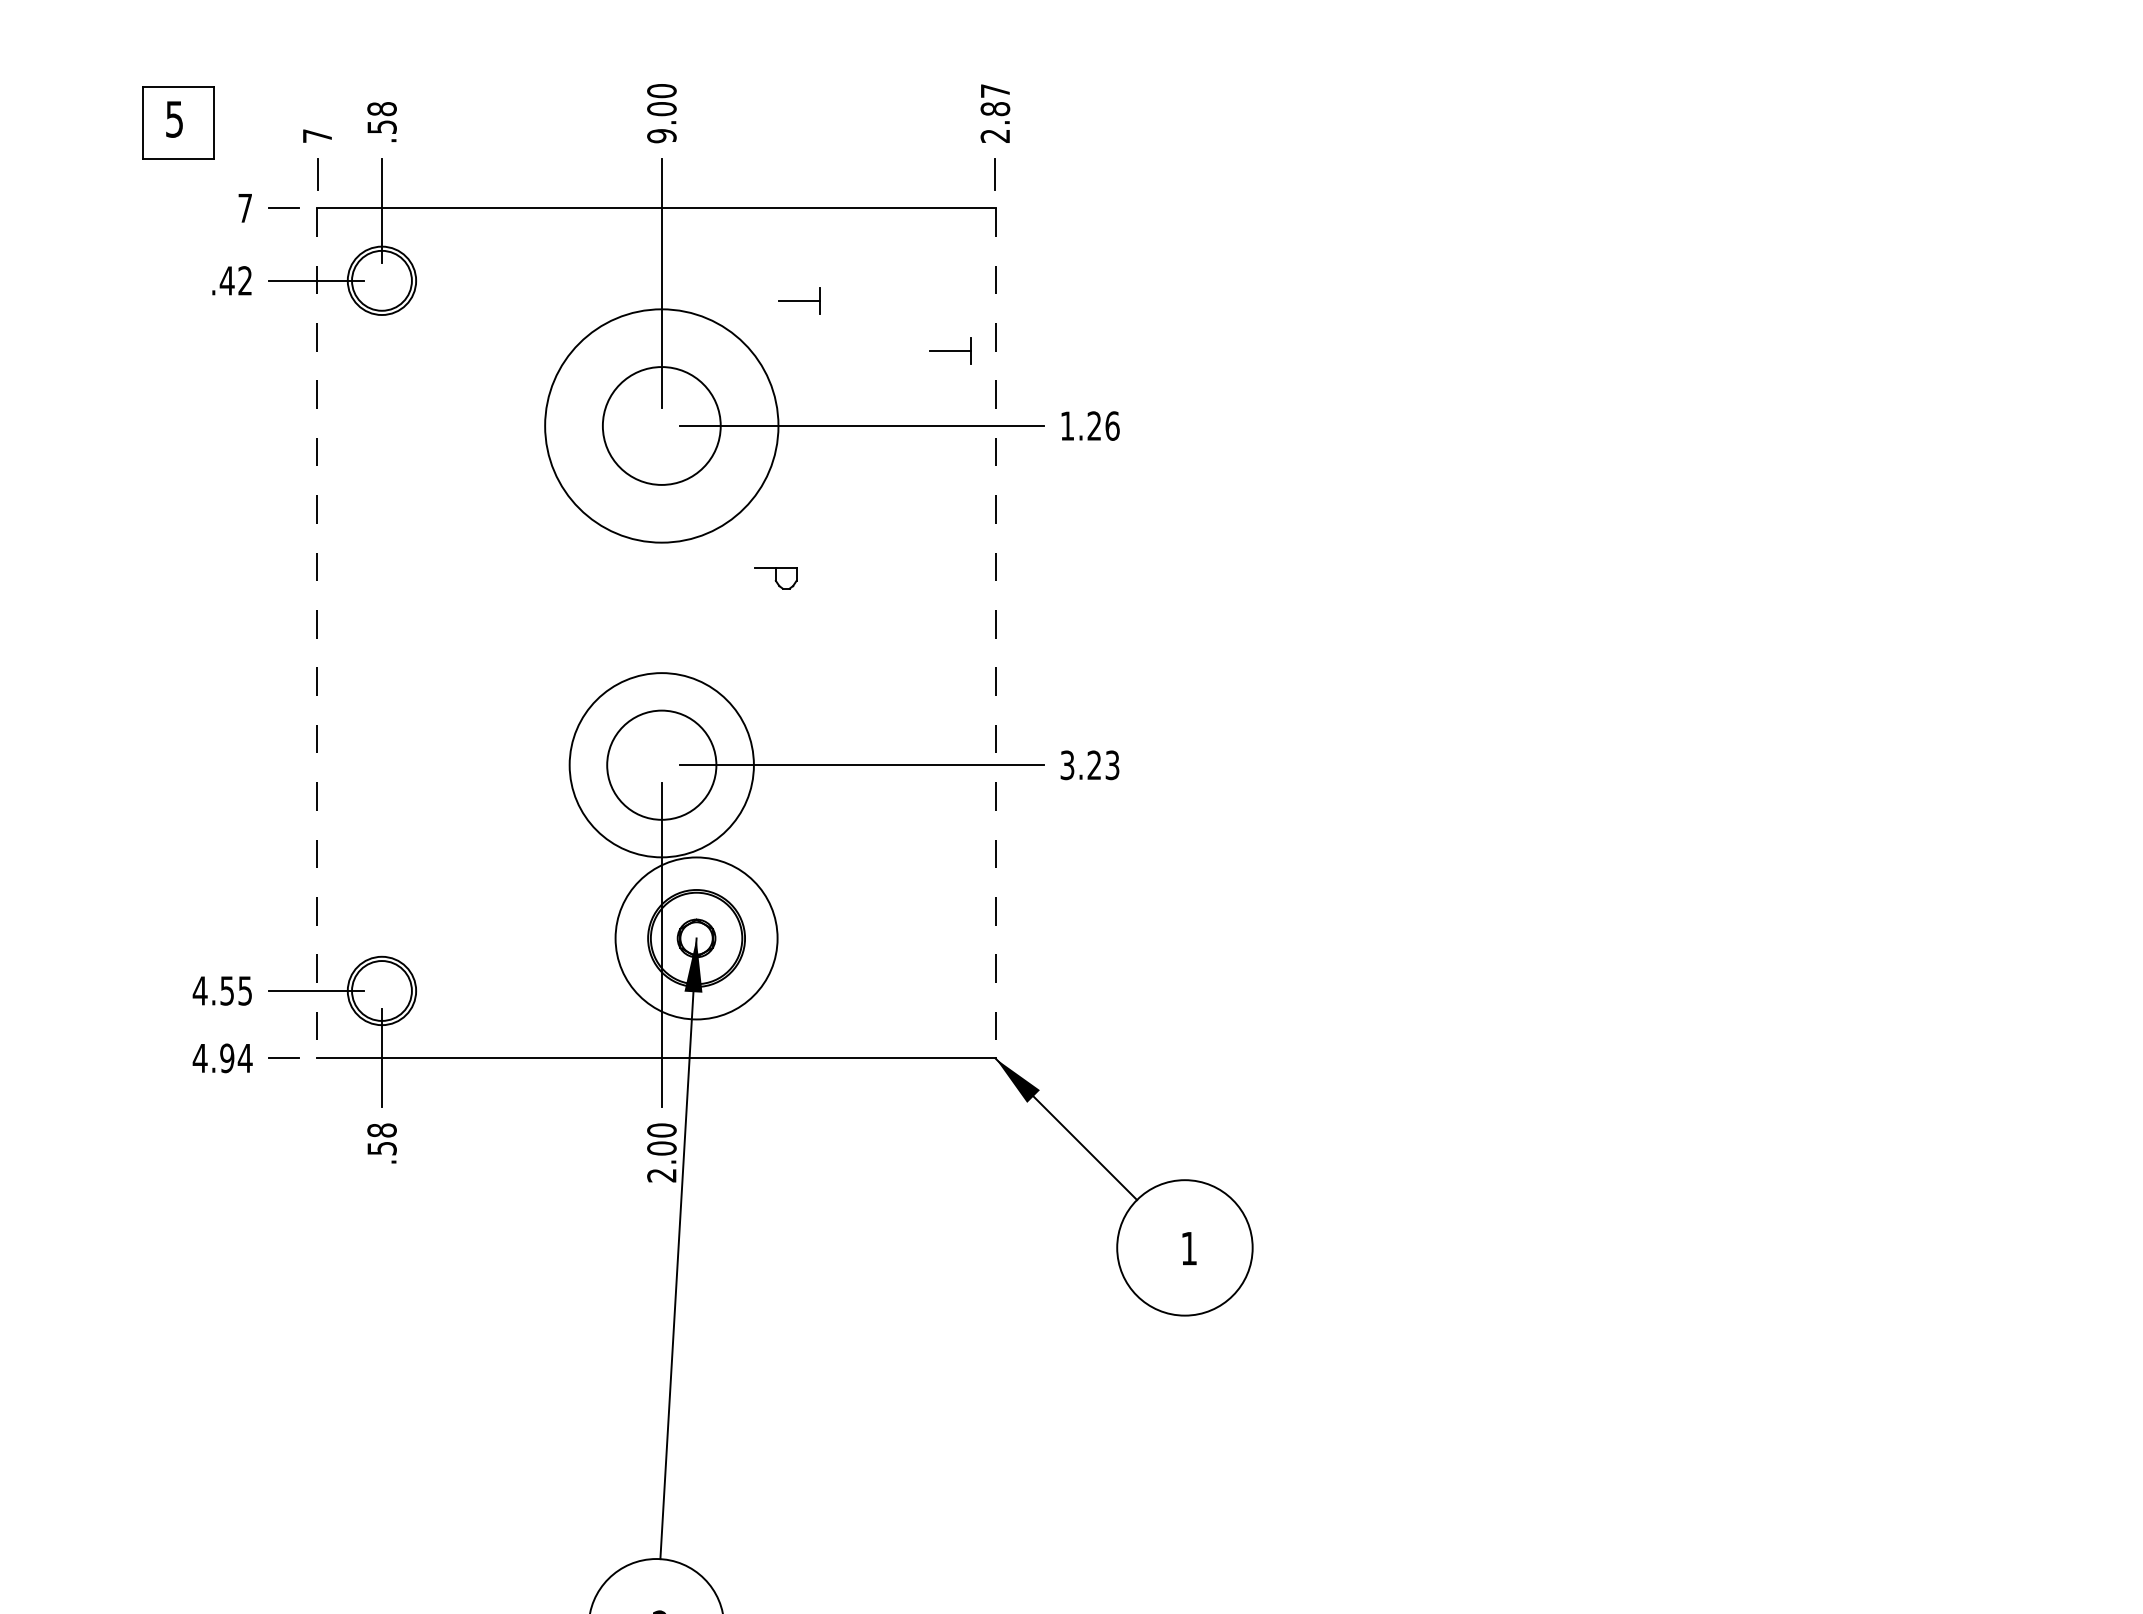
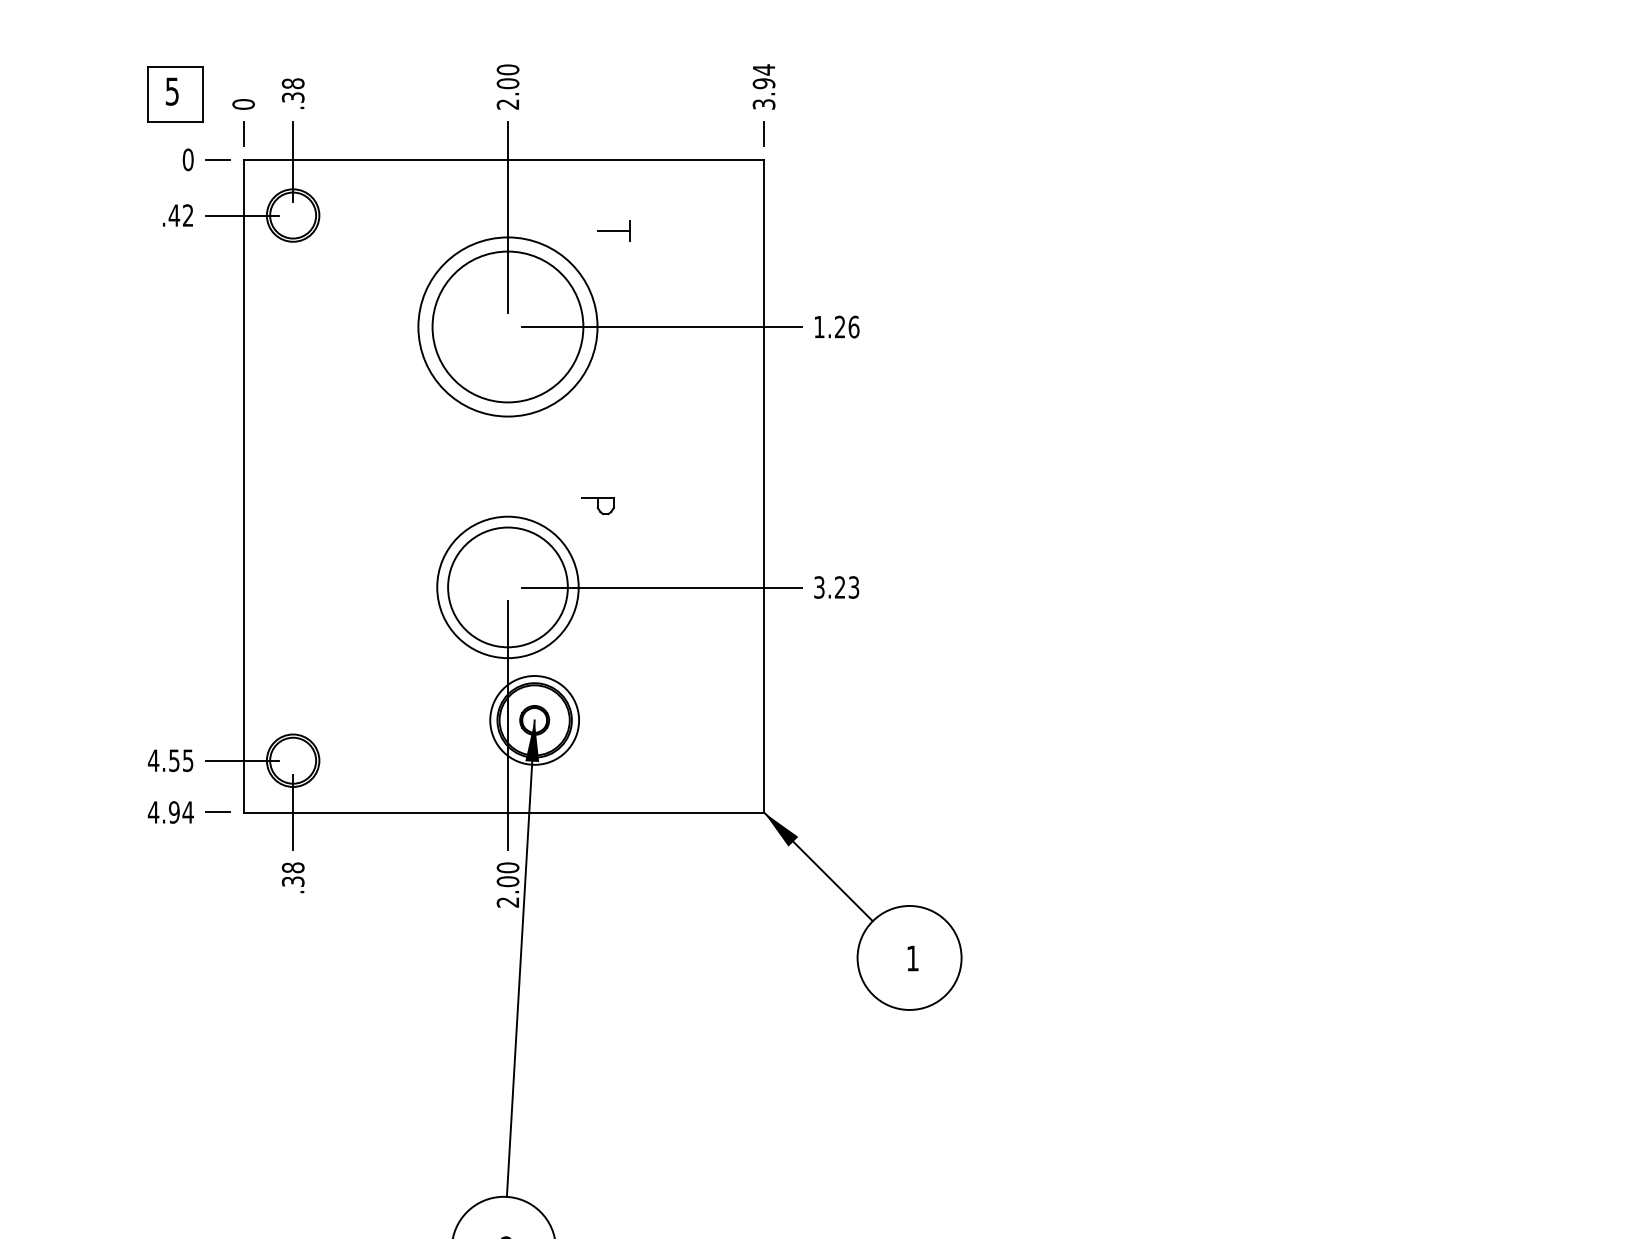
text: (995, 112) -> (764, 86), 2.87 -> 3.94
part: (178, 122) -> (175, 94), moved
text: (381, 126) -> (292, 97), .58 -> .38
text: (317, 136) -> (243, 104), 7 -> 0
text: (661, 136) -> (507, 104), 9.00 -> 2.00
text: (245, 208) -> (188, 160), 7 -> 0
part: (950, 350) -> (729, 269), removed
circle: (661, 425) -> (507, 326), size x1.67
part: (775, 578) -> (597, 506), moved
line: (317, 633) -> (243, 486), dashed -> solid
line: (995, 633) -> (764, 486), dashed -> solid
circle: (661, 765) -> (507, 587), size x1.43
circle: (696, 938) -> (534, 720), size x0.71
text: (381, 1147) -> (292, 880), .58 -> .38

